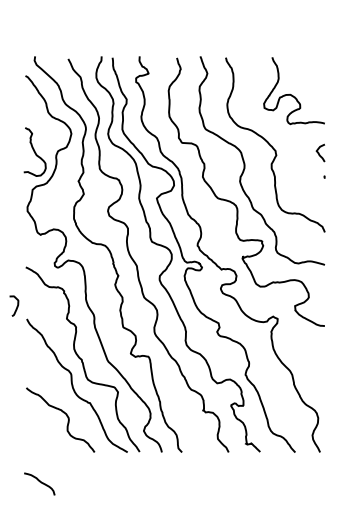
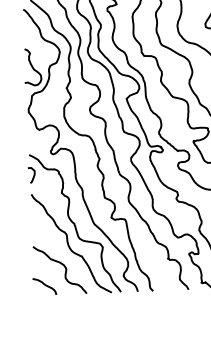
curve: (16, 306) -> (33, 175), moved
curve: (39, 482) -> (44, 285), moved

